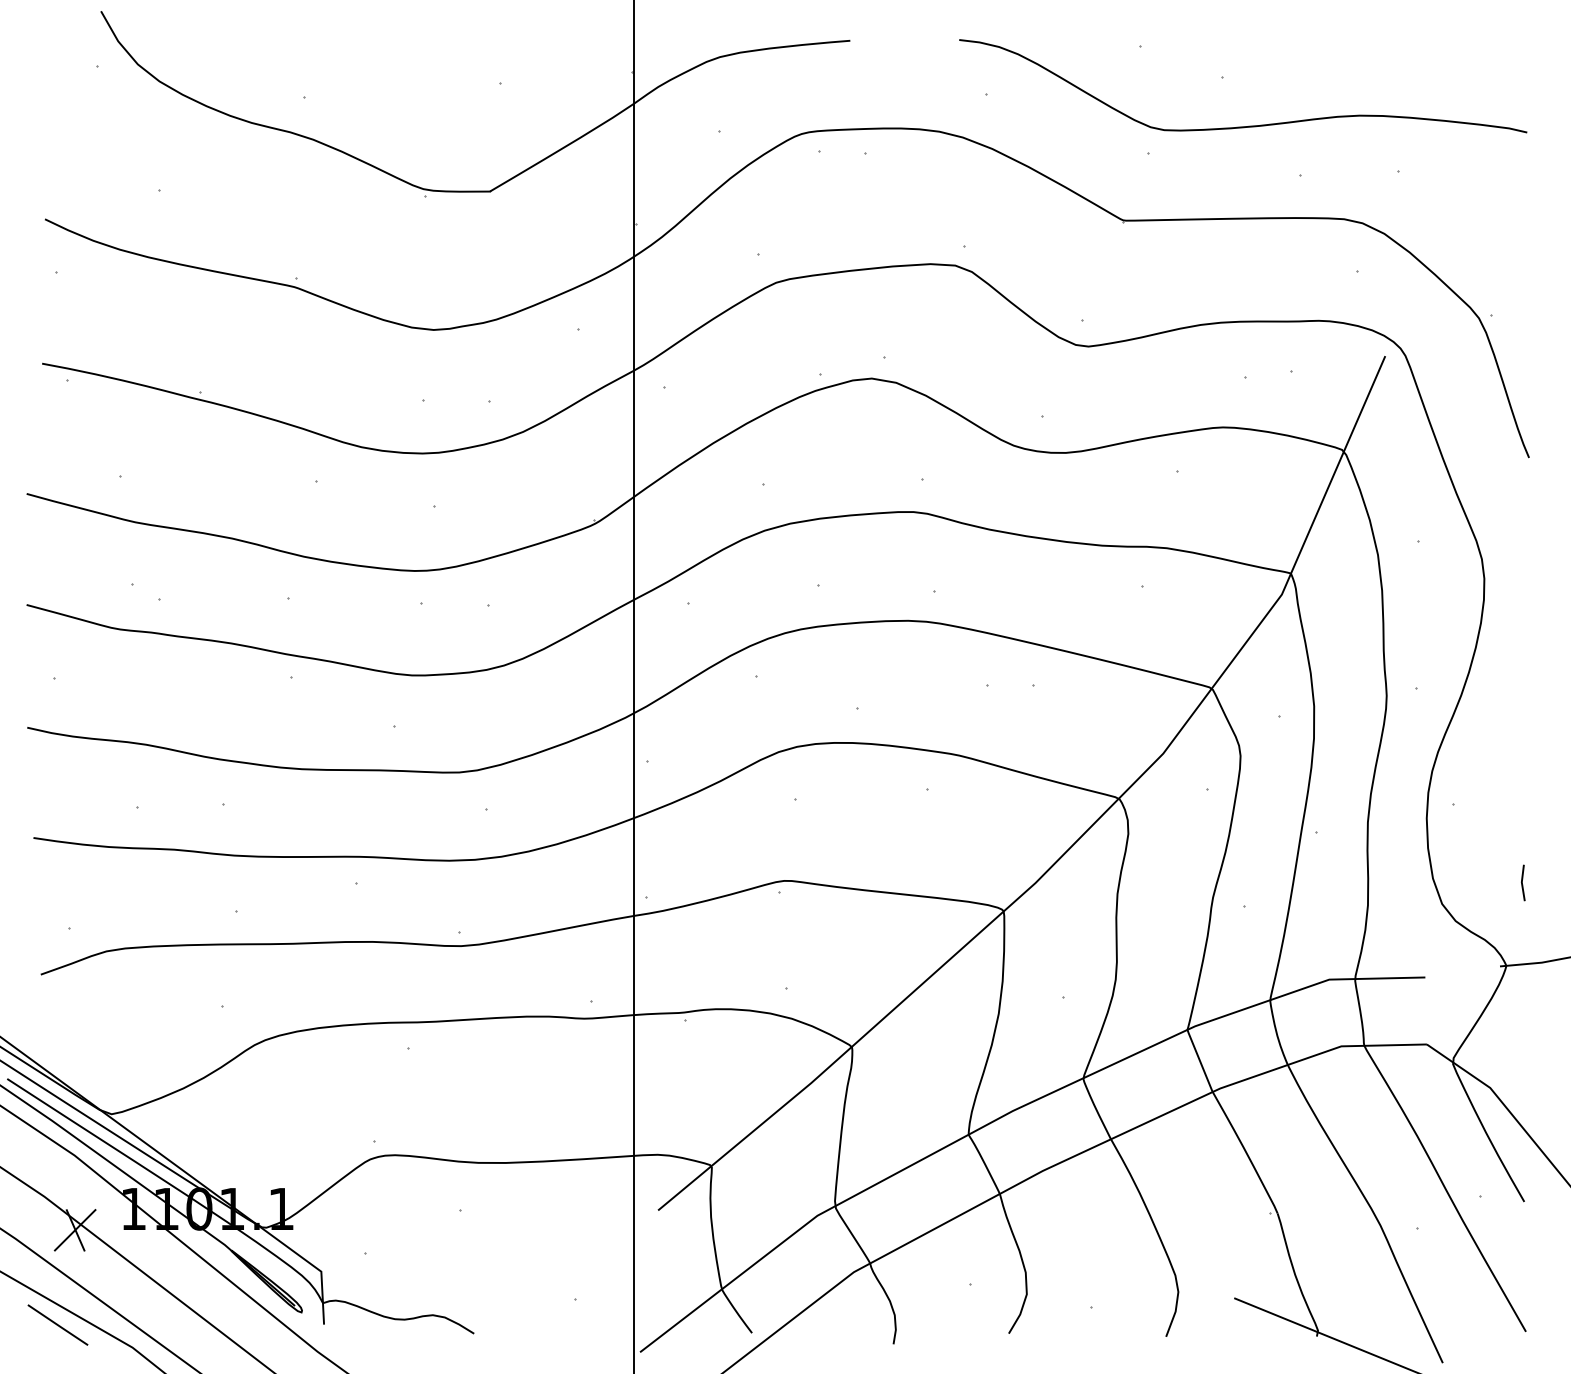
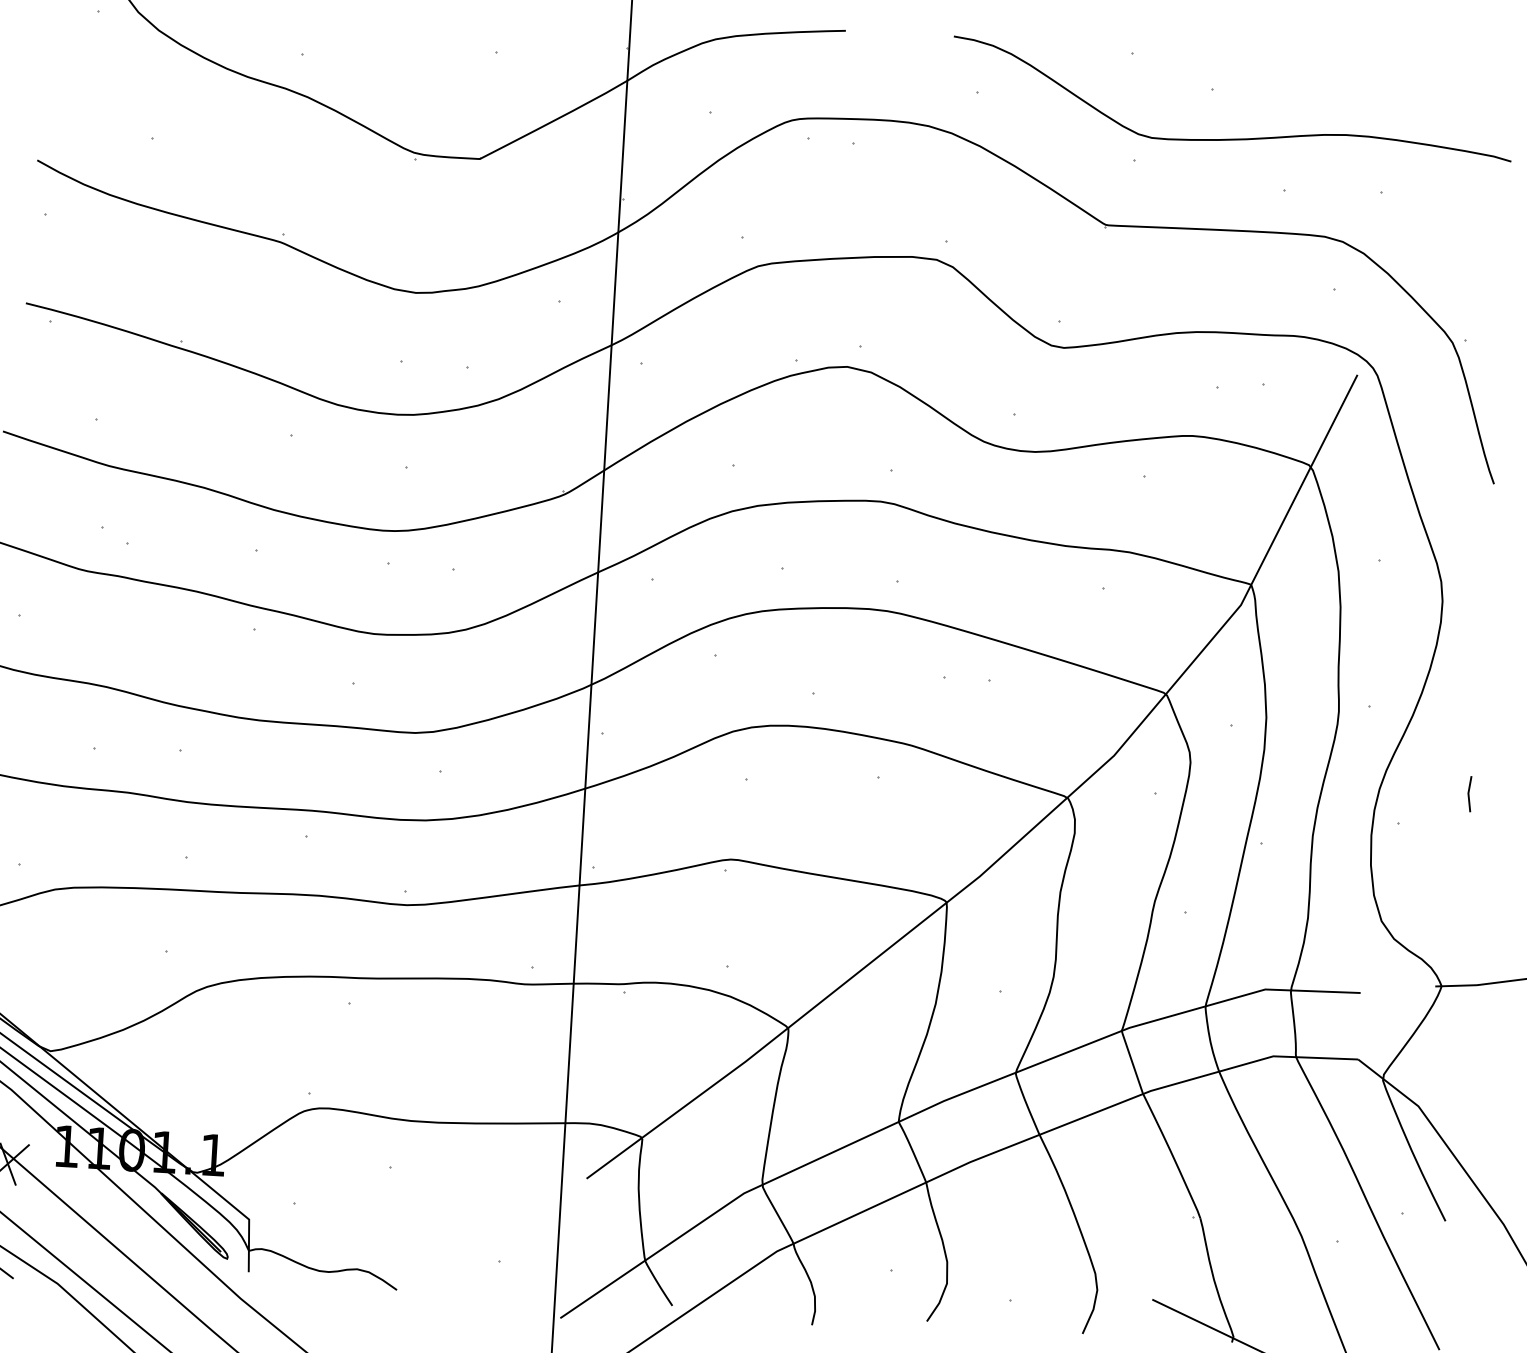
line: (1522, 882) -> (1469, 793), moved

